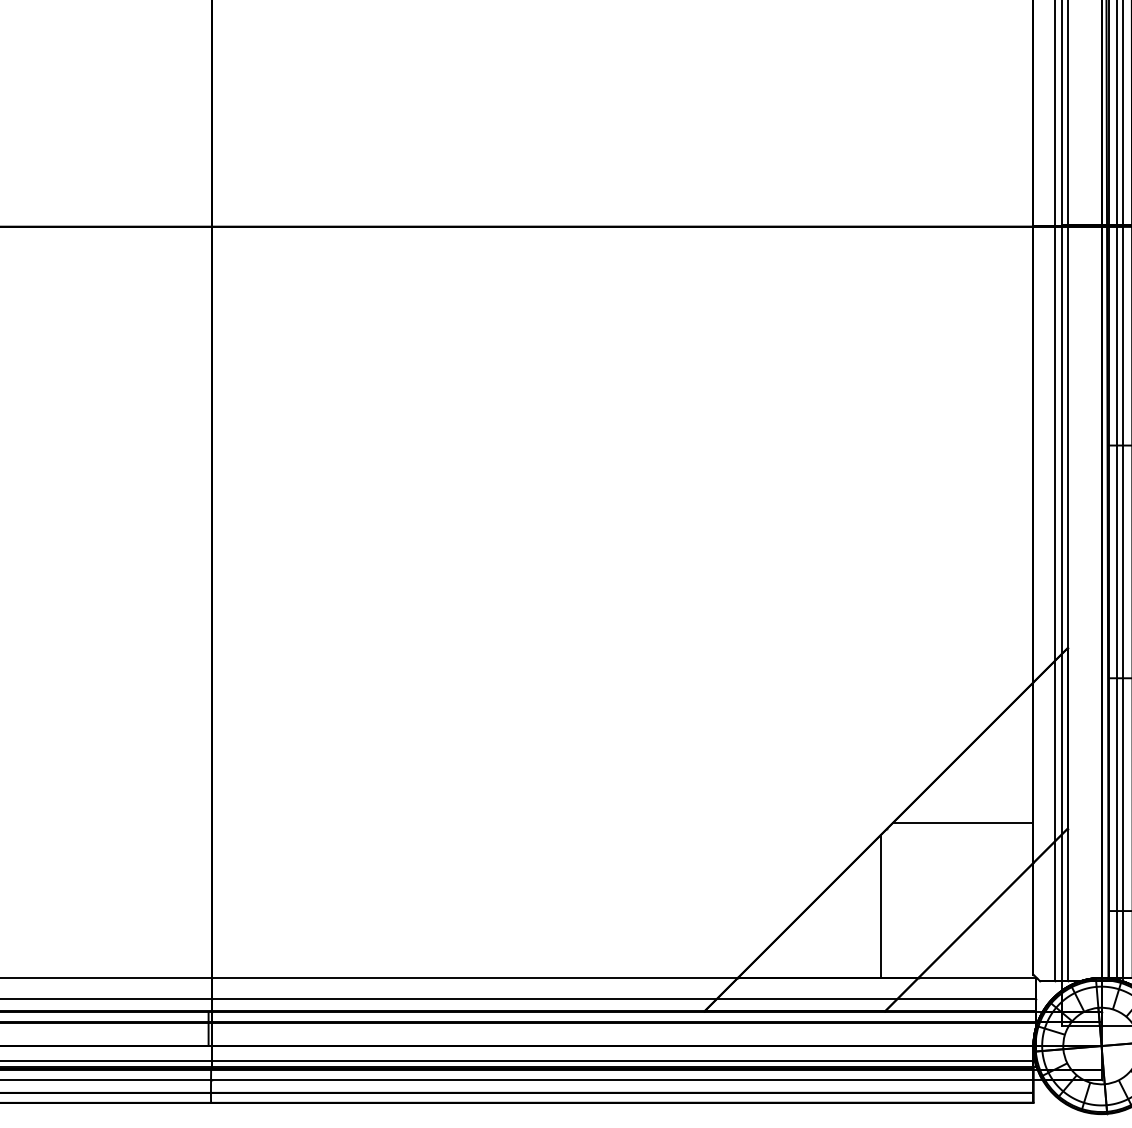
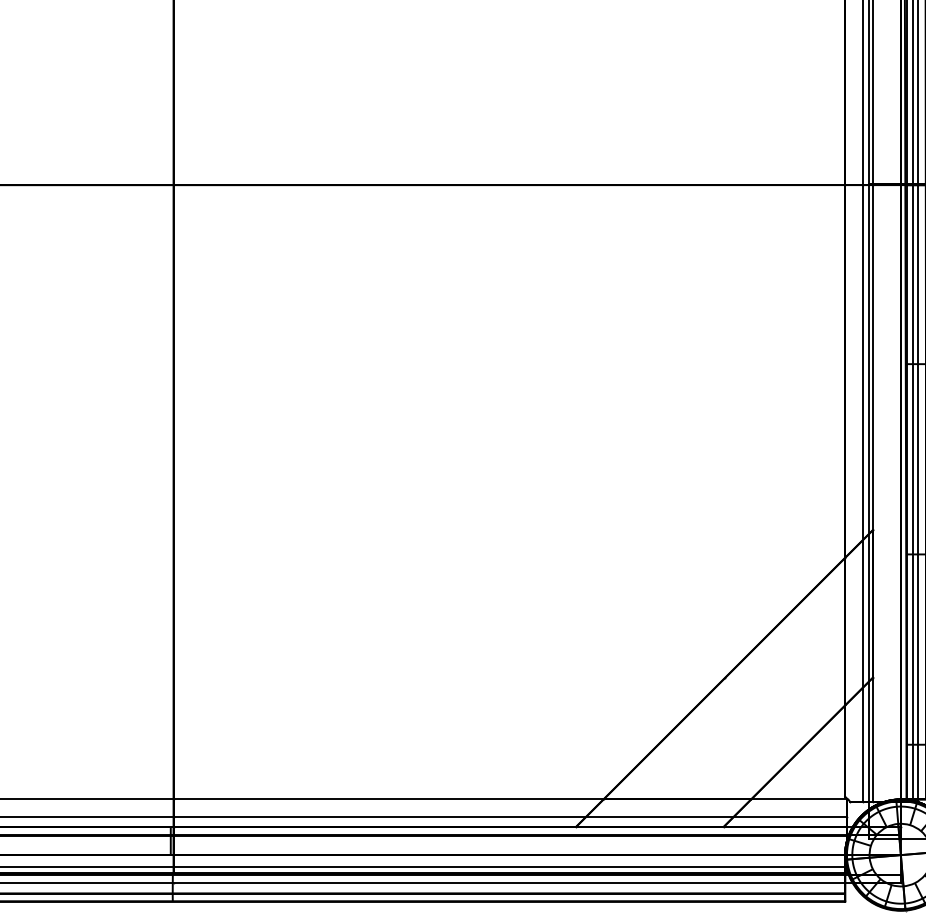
line: (963, 822) -> (787, 672), removed
line: (880, 906) -> (720, 741), removed

